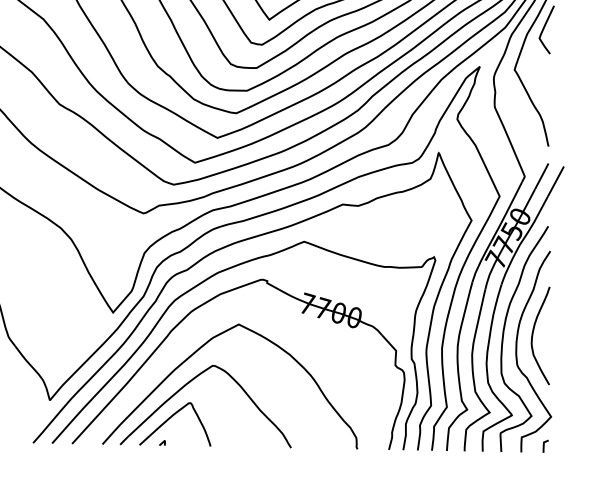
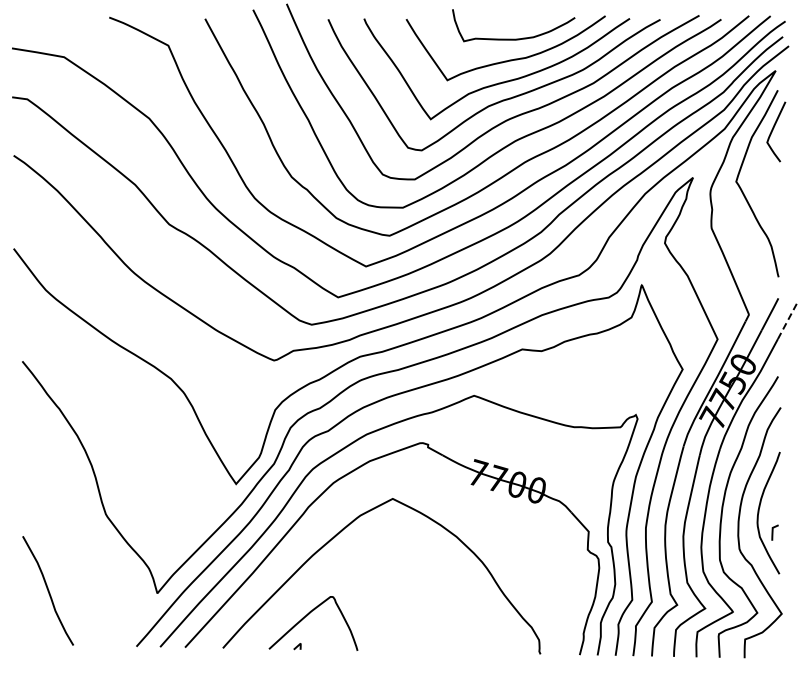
line: (556, 181) -> (788, 320), solid -> dashed
curve: (188, 383) -> (330, 572), removed
line: (544, 446) -> (773, 532), moved

